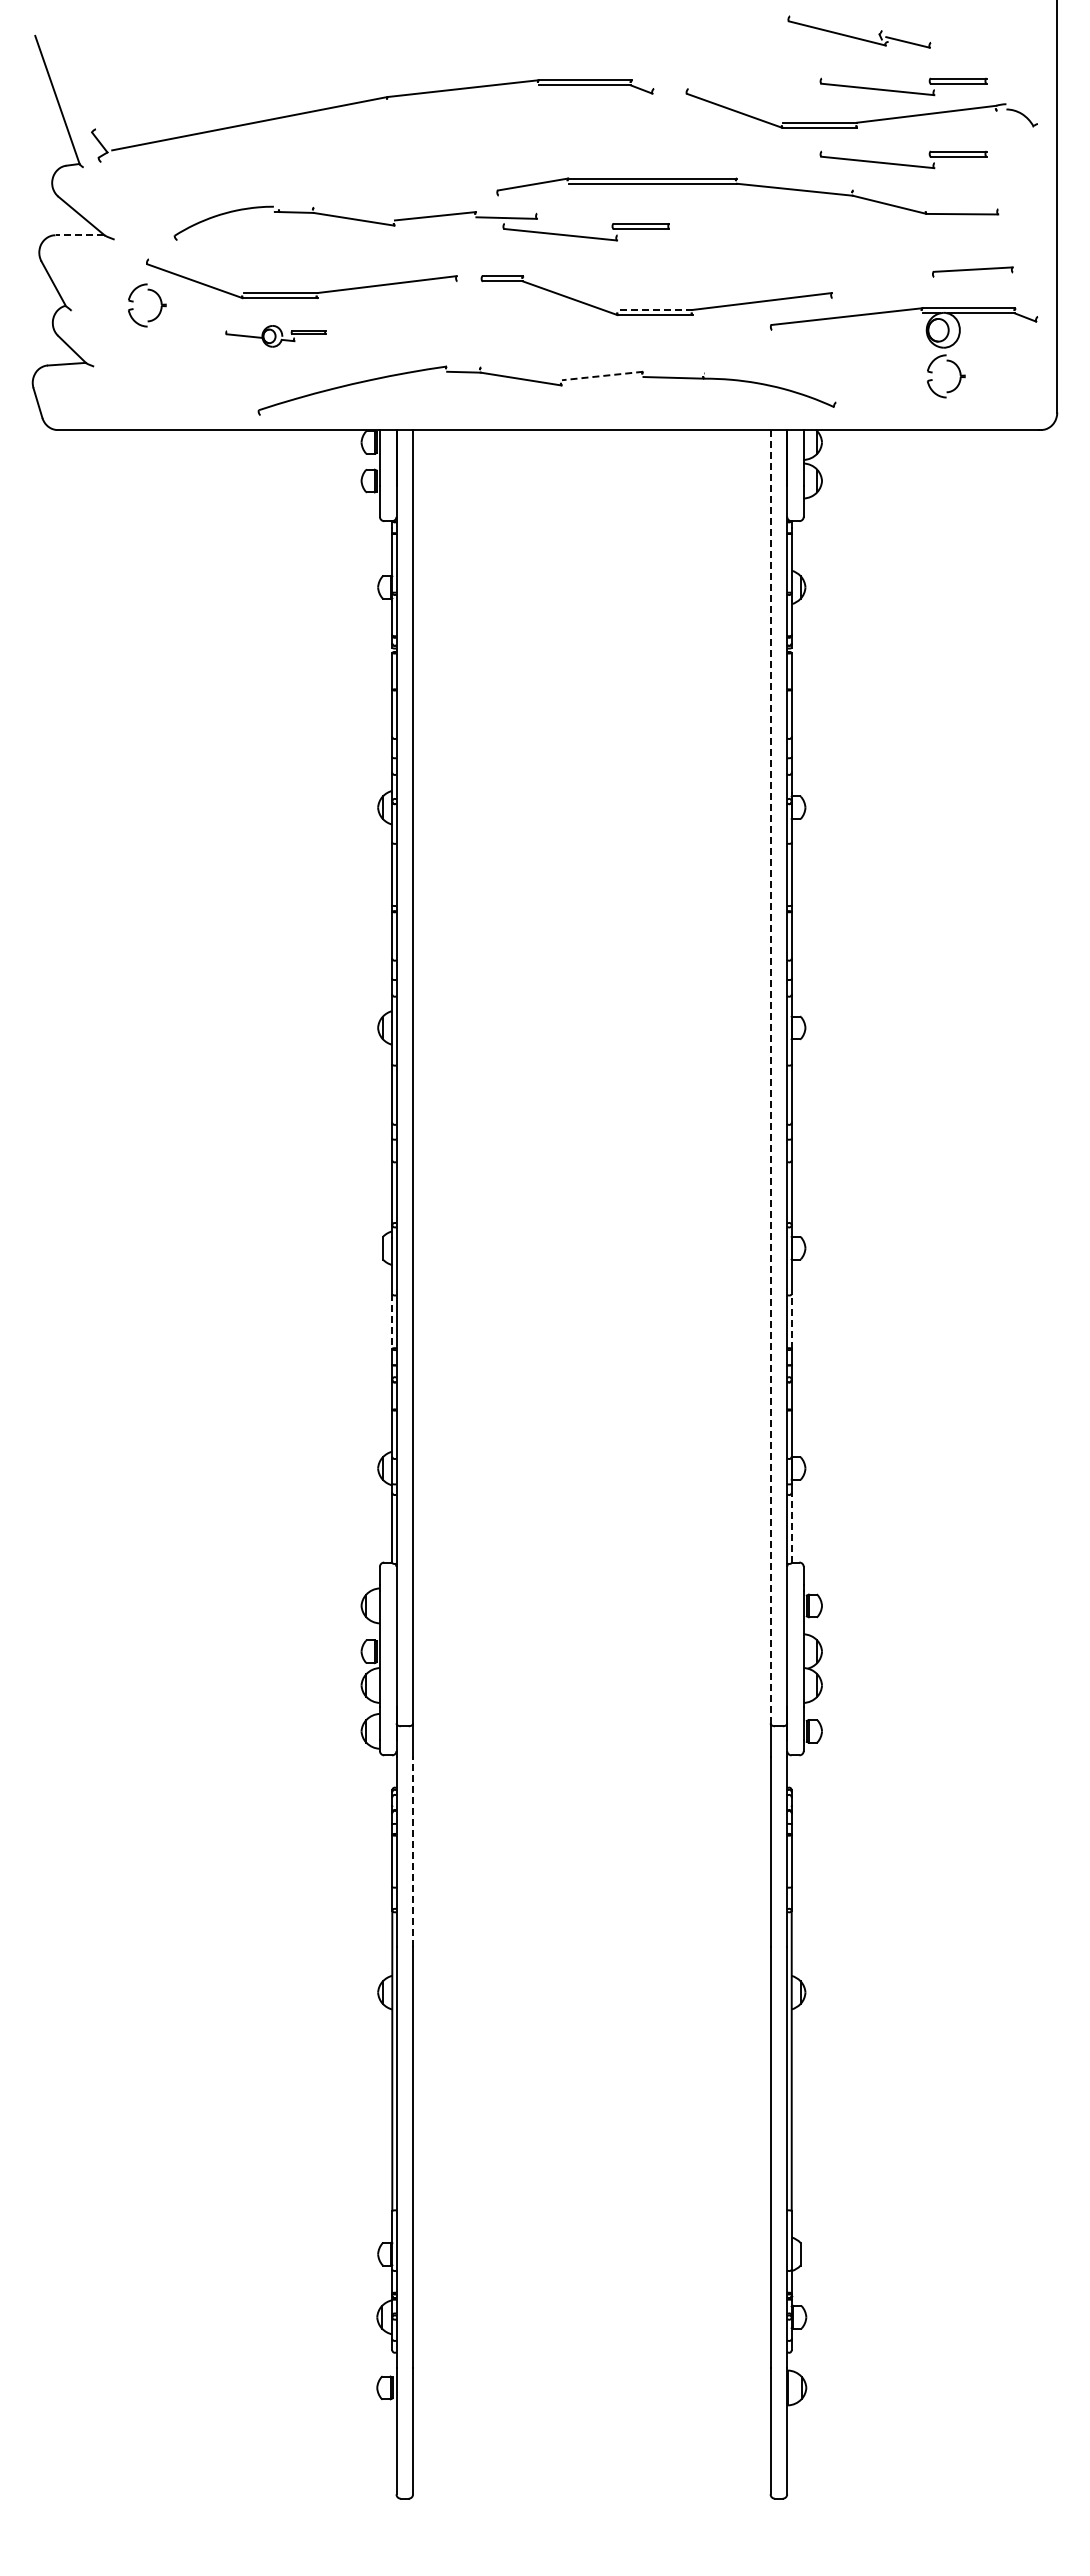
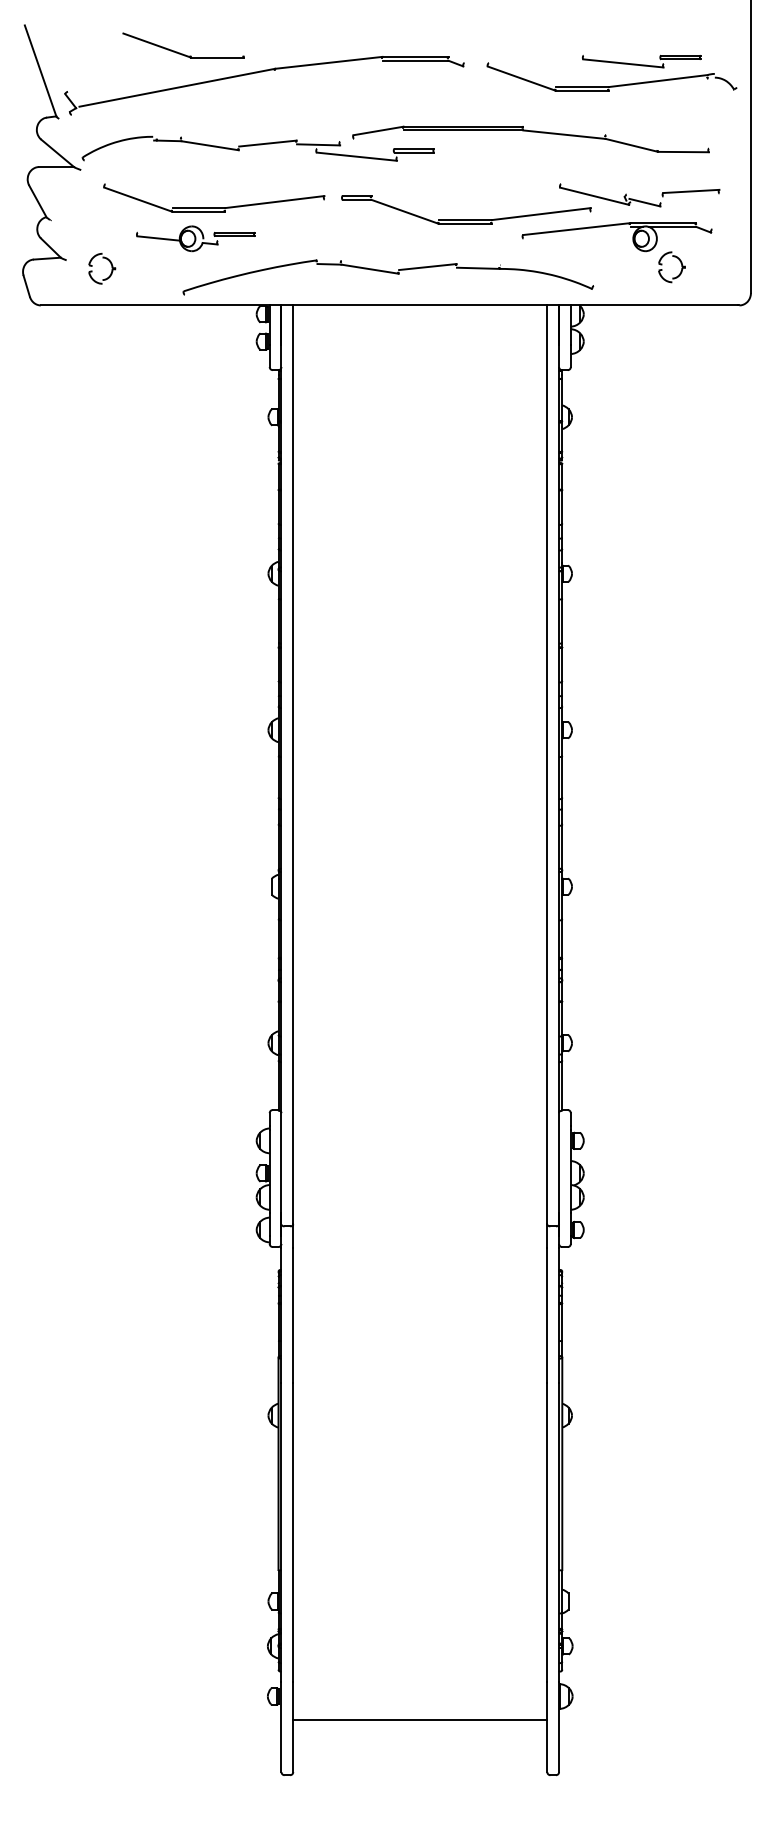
part: (858, 37) -> (609, 199), moved
part: (253, 74) -> (179, 52), added
part: (903, 159) -> (641, 113), removed
part: (421, 223) -> (258, 148), moved
line: (79, 235) -> (56, 167), dashed -> solid
part: (160, 304) -> (111, 268), moved
line: (655, 309) -> (465, 219), dashed -> solid
part: (904, 311) -> (617, 225), moved
part: (275, 336) -> (195, 238), size x1.67
line: (602, 376) -> (427, 267), dashed -> solid
line: (770, 1076) -> (547, 764), dashed -> solid
line: (791, 1320) -> (562, 938), dashed -> solid
line: (392, 1321) -> (278, 938), dashed -> solid
line: (791, 1527) -> (562, 1085), dashed -> solid
line: (413, 1852) -> (293, 1316), dashed -> solid
line: (591, 2420) -> (420, 1719), added

